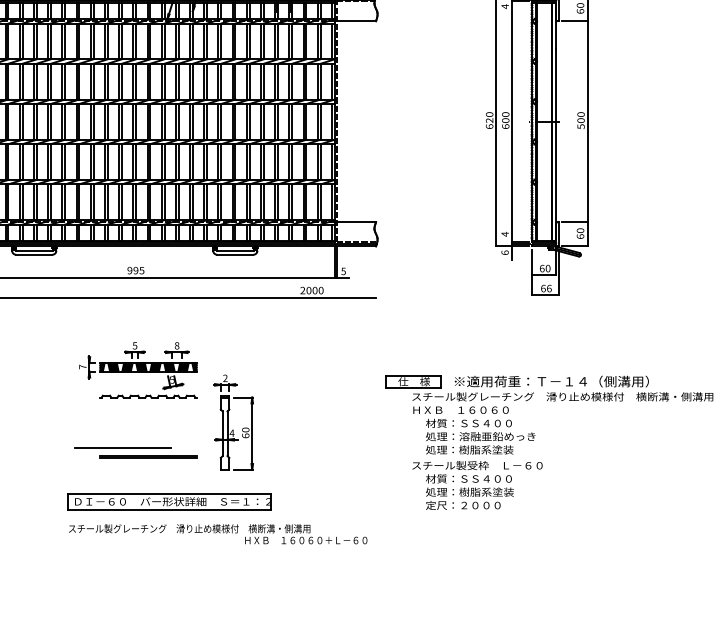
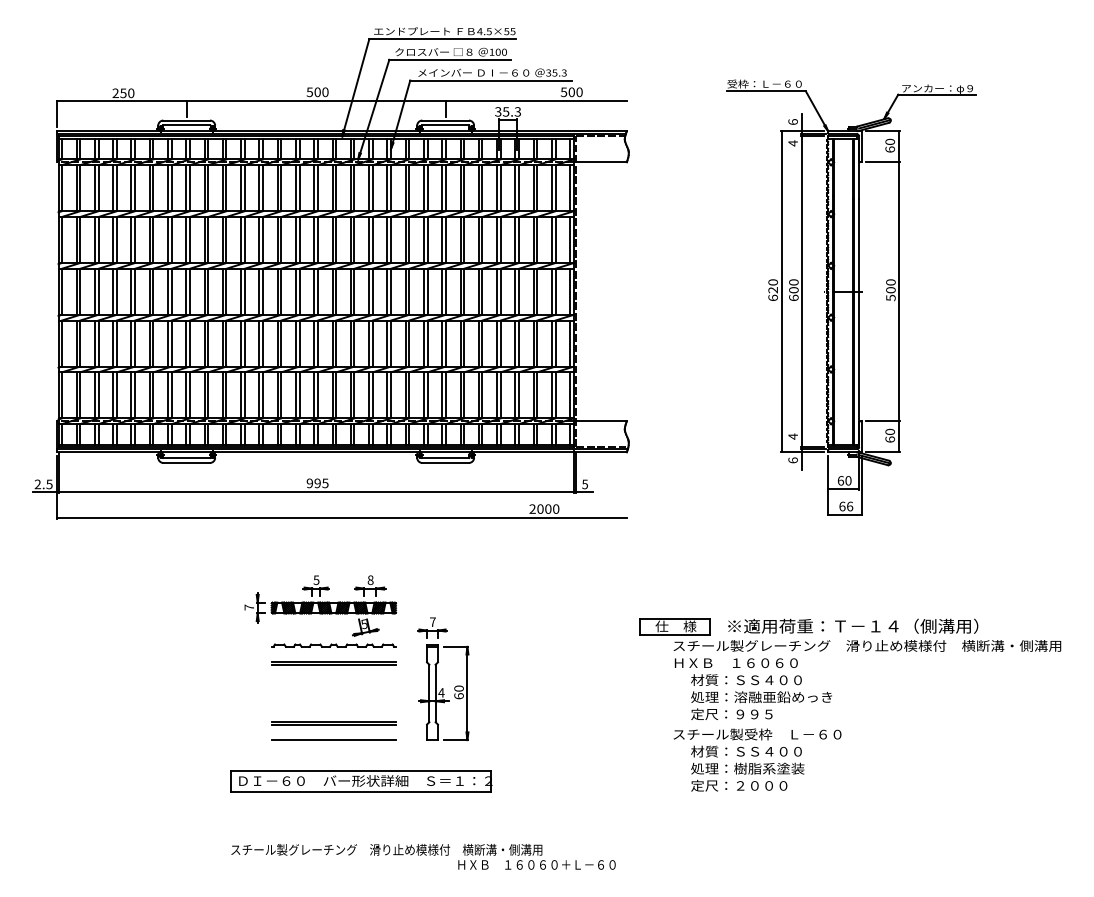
text: (225, 377) -> (432, 621), 2 -> 7
line: (148, 409) -> (333, 662), added
line: (122, 447) -> (333, 739), moved
text: (469, 450) -> (747, 714), 処理：樹脂系塗装 -> 定尺：９９５
text: (218, 533) -> (423, 856), moved

